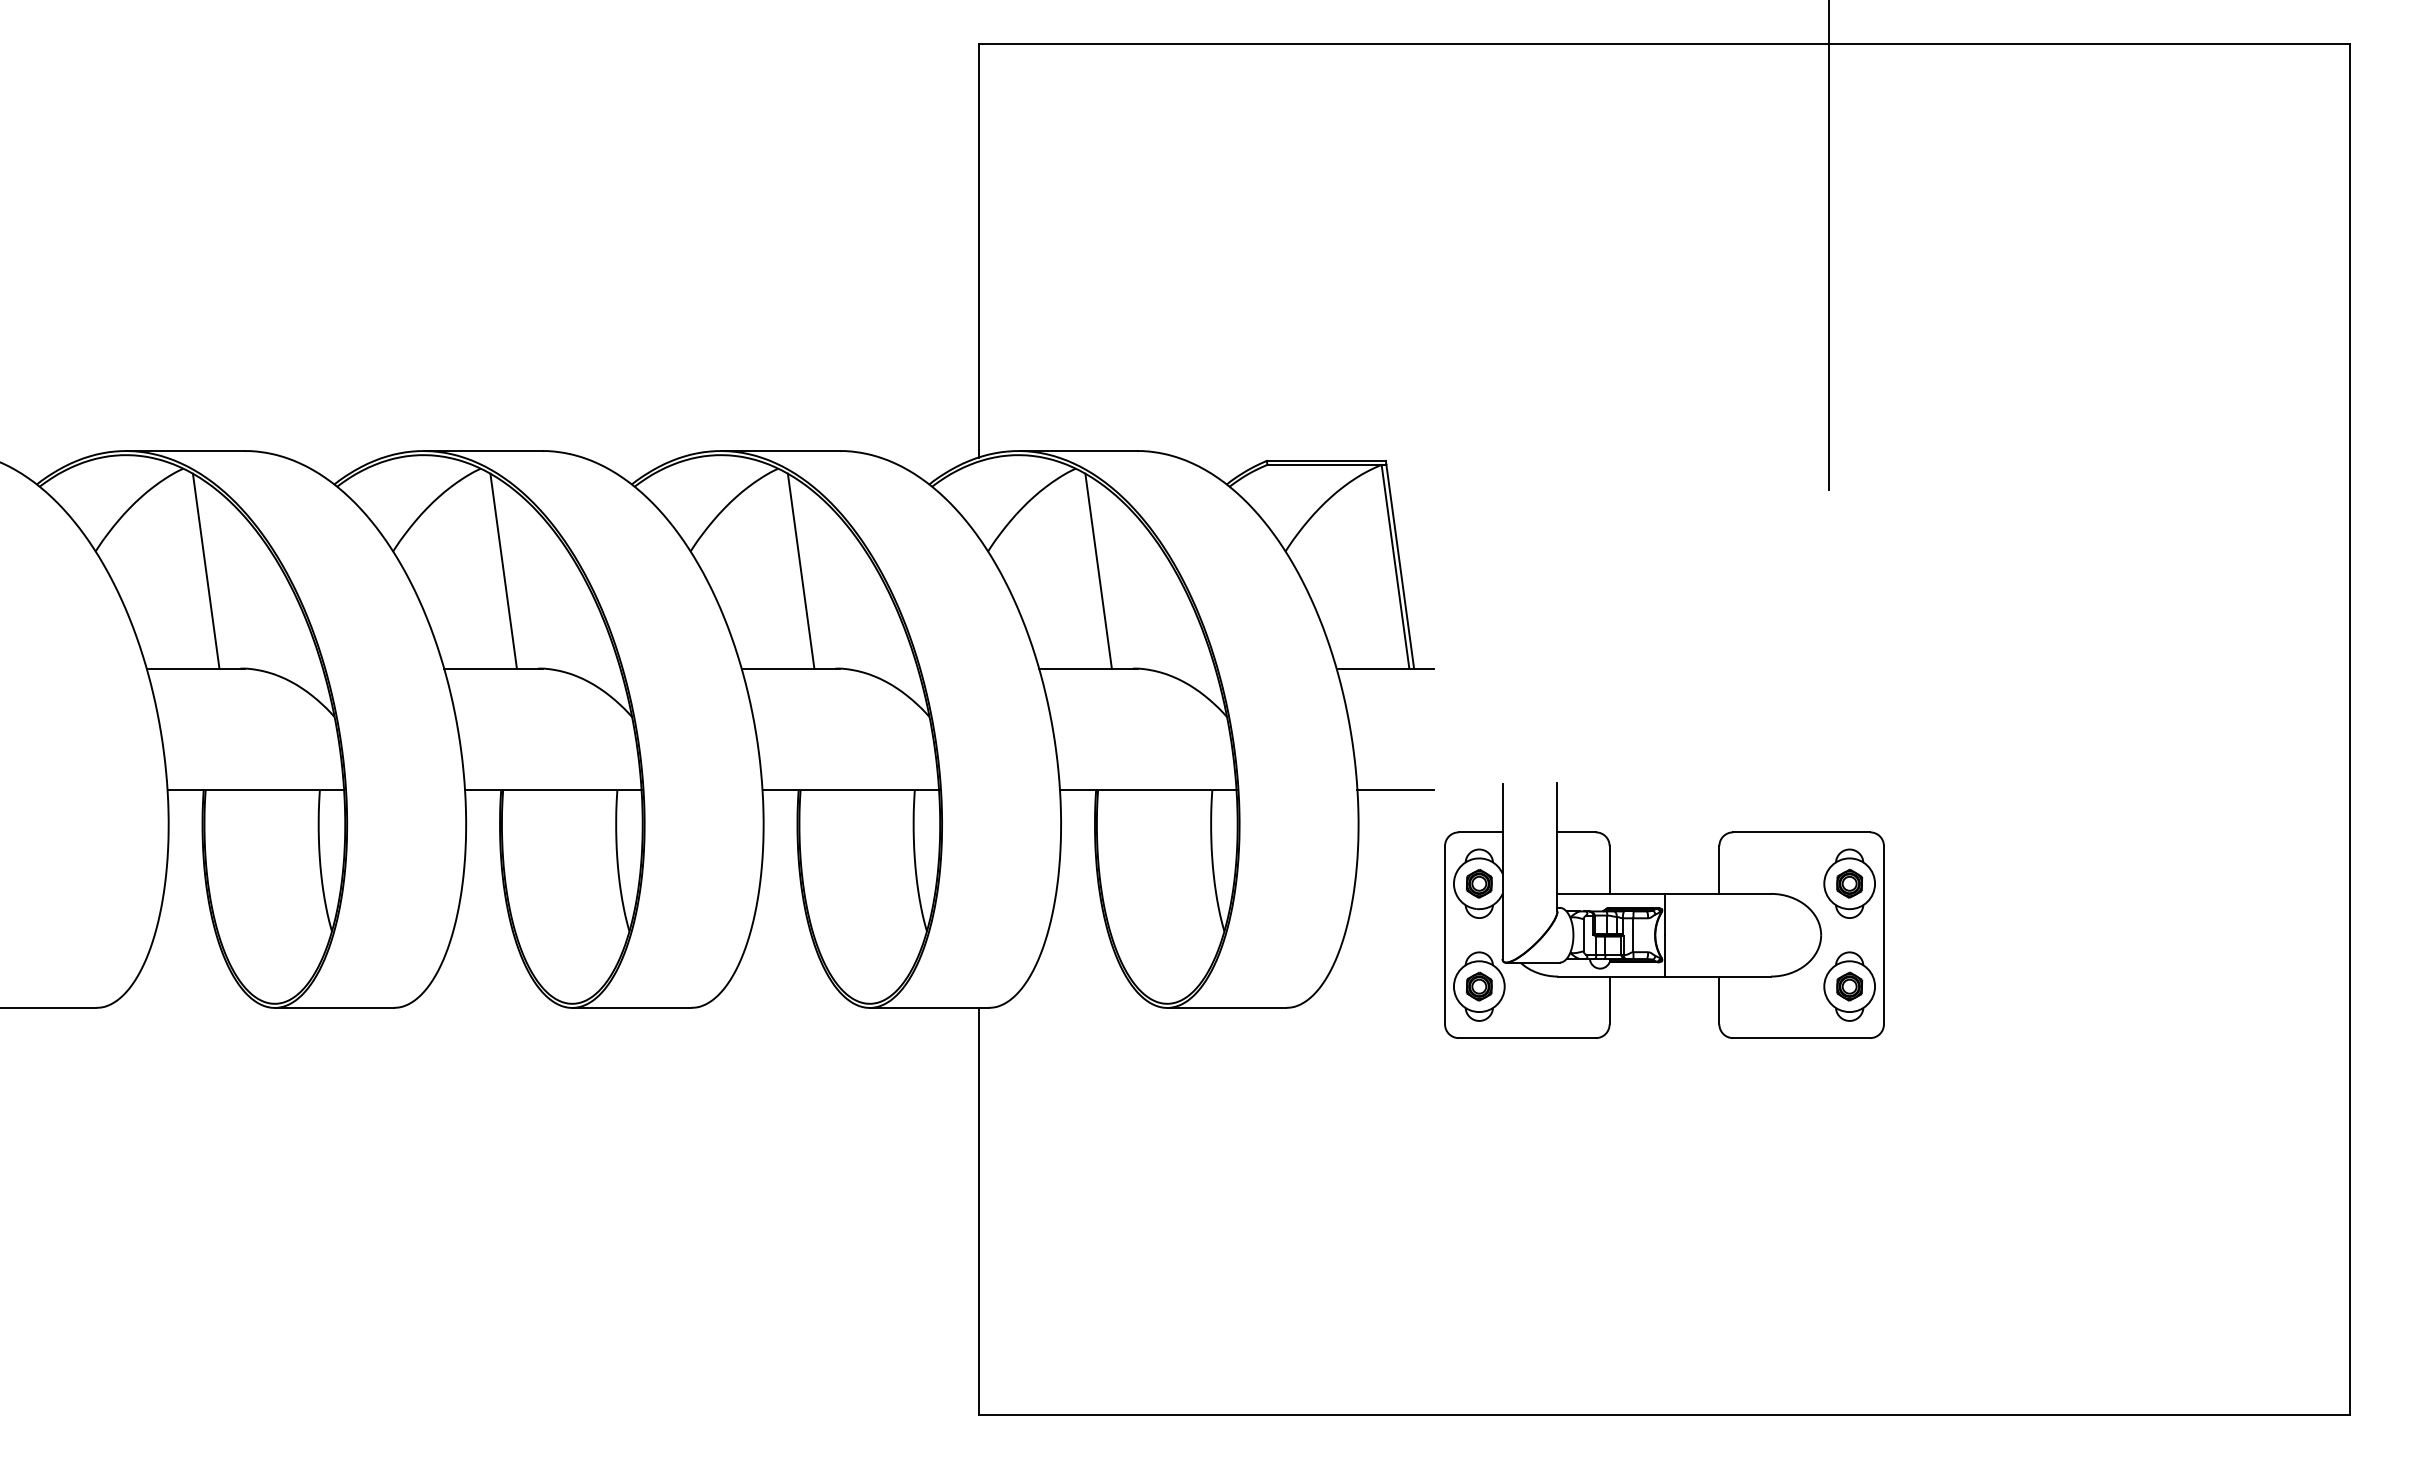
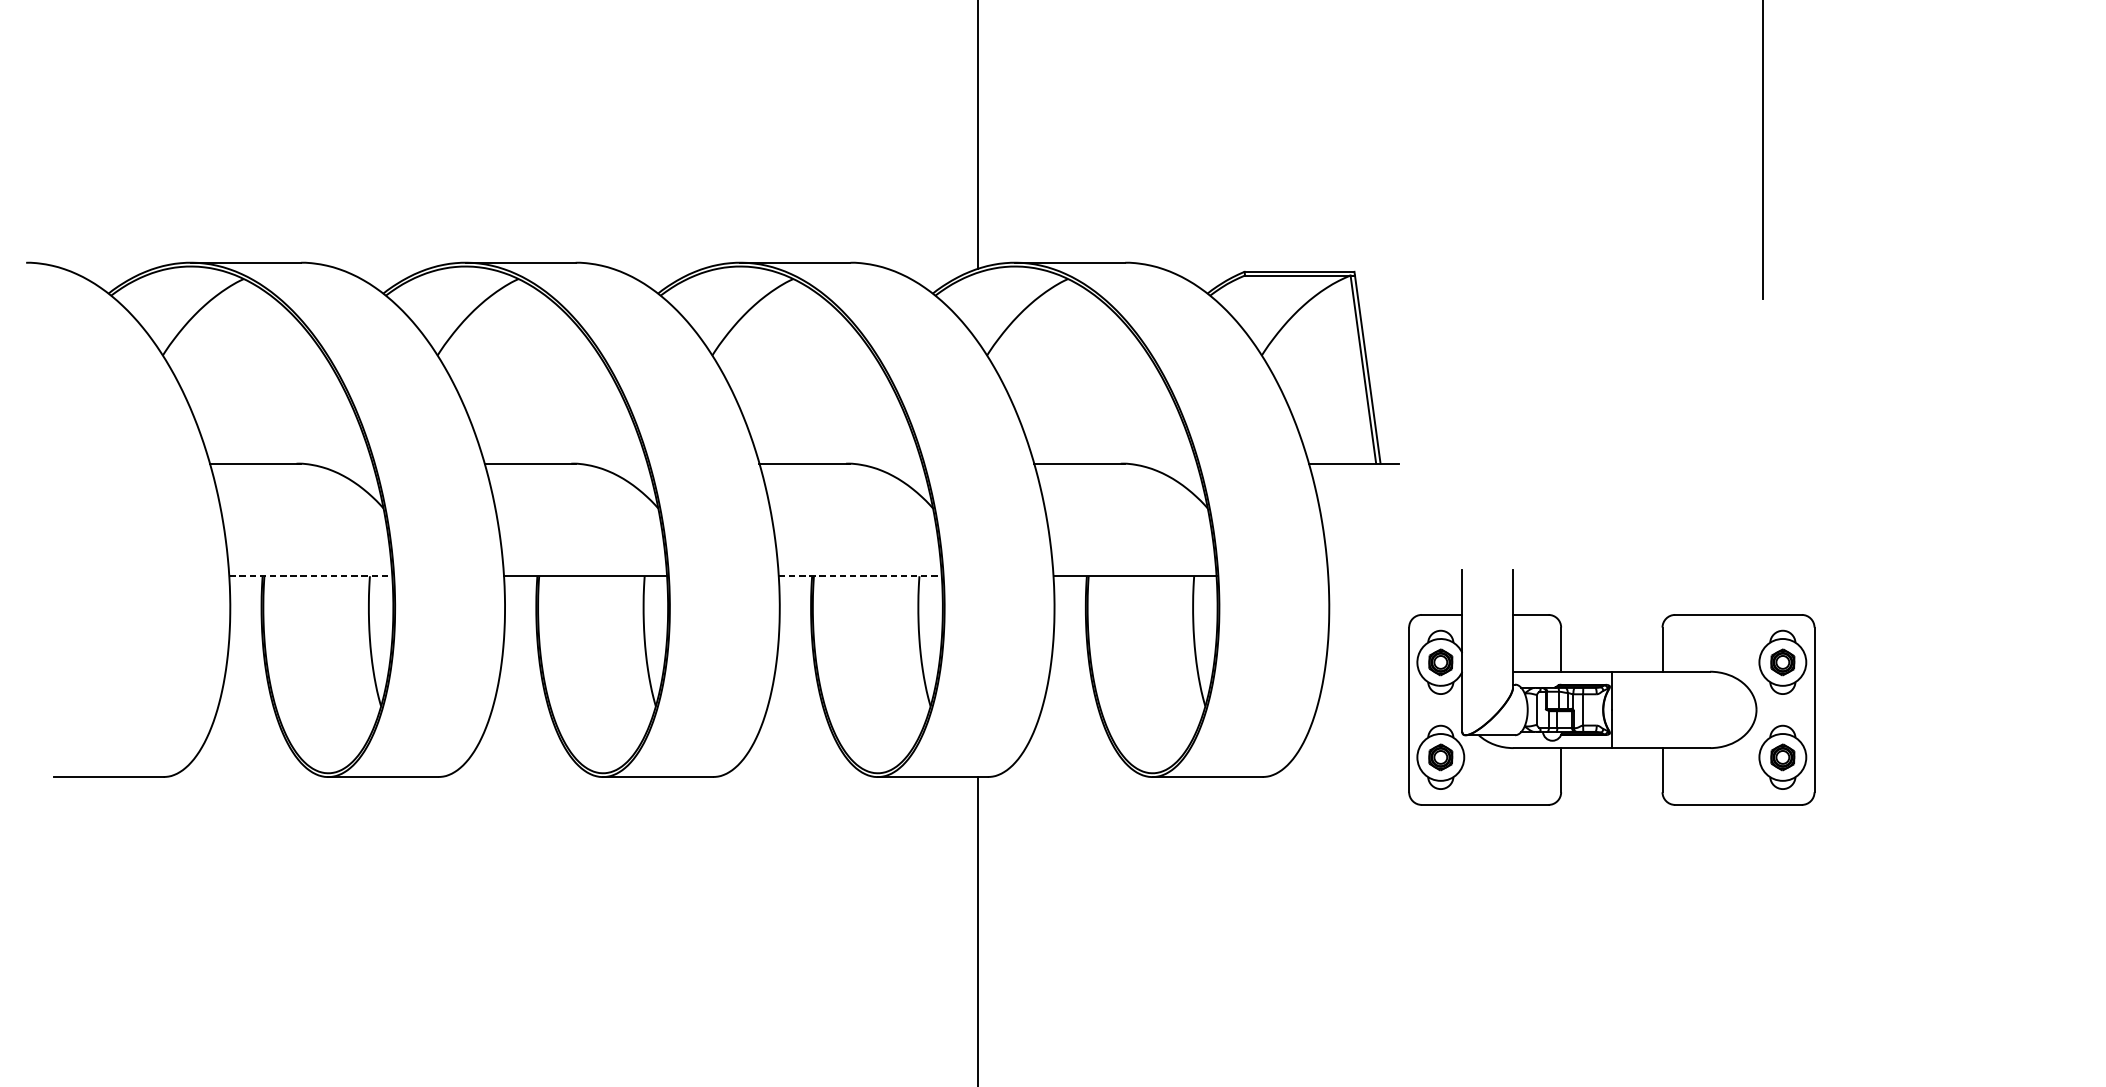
line: (205, 570) -> (264, 373), removed
line: (503, 570) -> (539, 373), removed
line: (800, 570) -> (813, 373), removed
line: (1098, 570) -> (1089, 373), removed
line: (256, 790) -> (311, 576), solid -> dashed
line: (851, 790) -> (860, 576), solid -> dashed
line: (1395, 790) -> (1363, 576), removed

